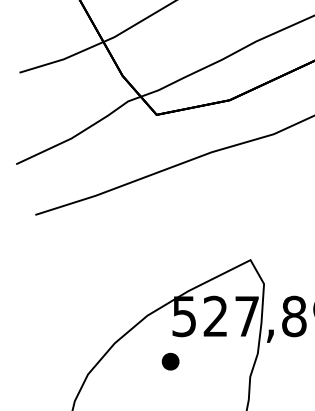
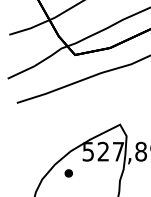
part: (170, 361) -> (68, 173), moved

